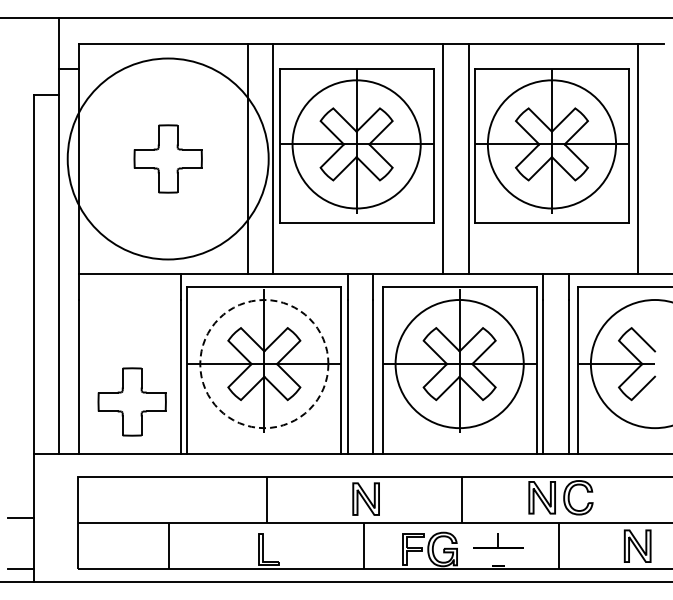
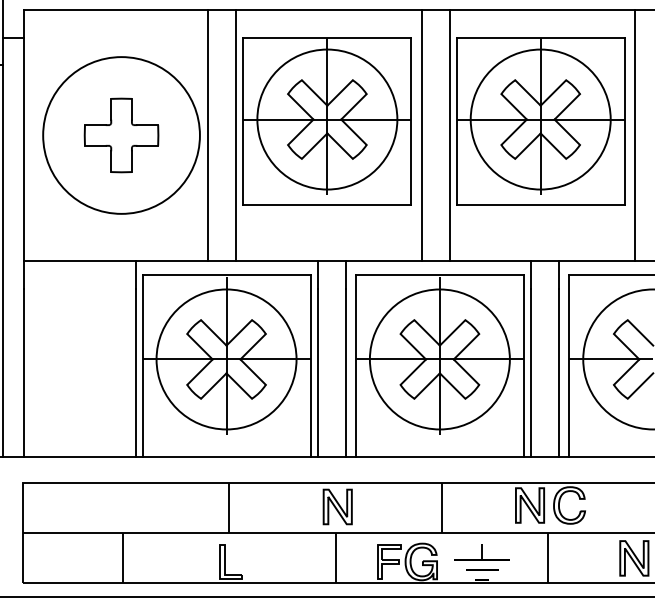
circle: (167, 158) -> (120, 134), size x0.71
circle: (264, 364) -> (226, 359), dashed -> solid
part: (131, 401) -> (81, 400), removed
line: (498, 556) -> (482, 569), added

